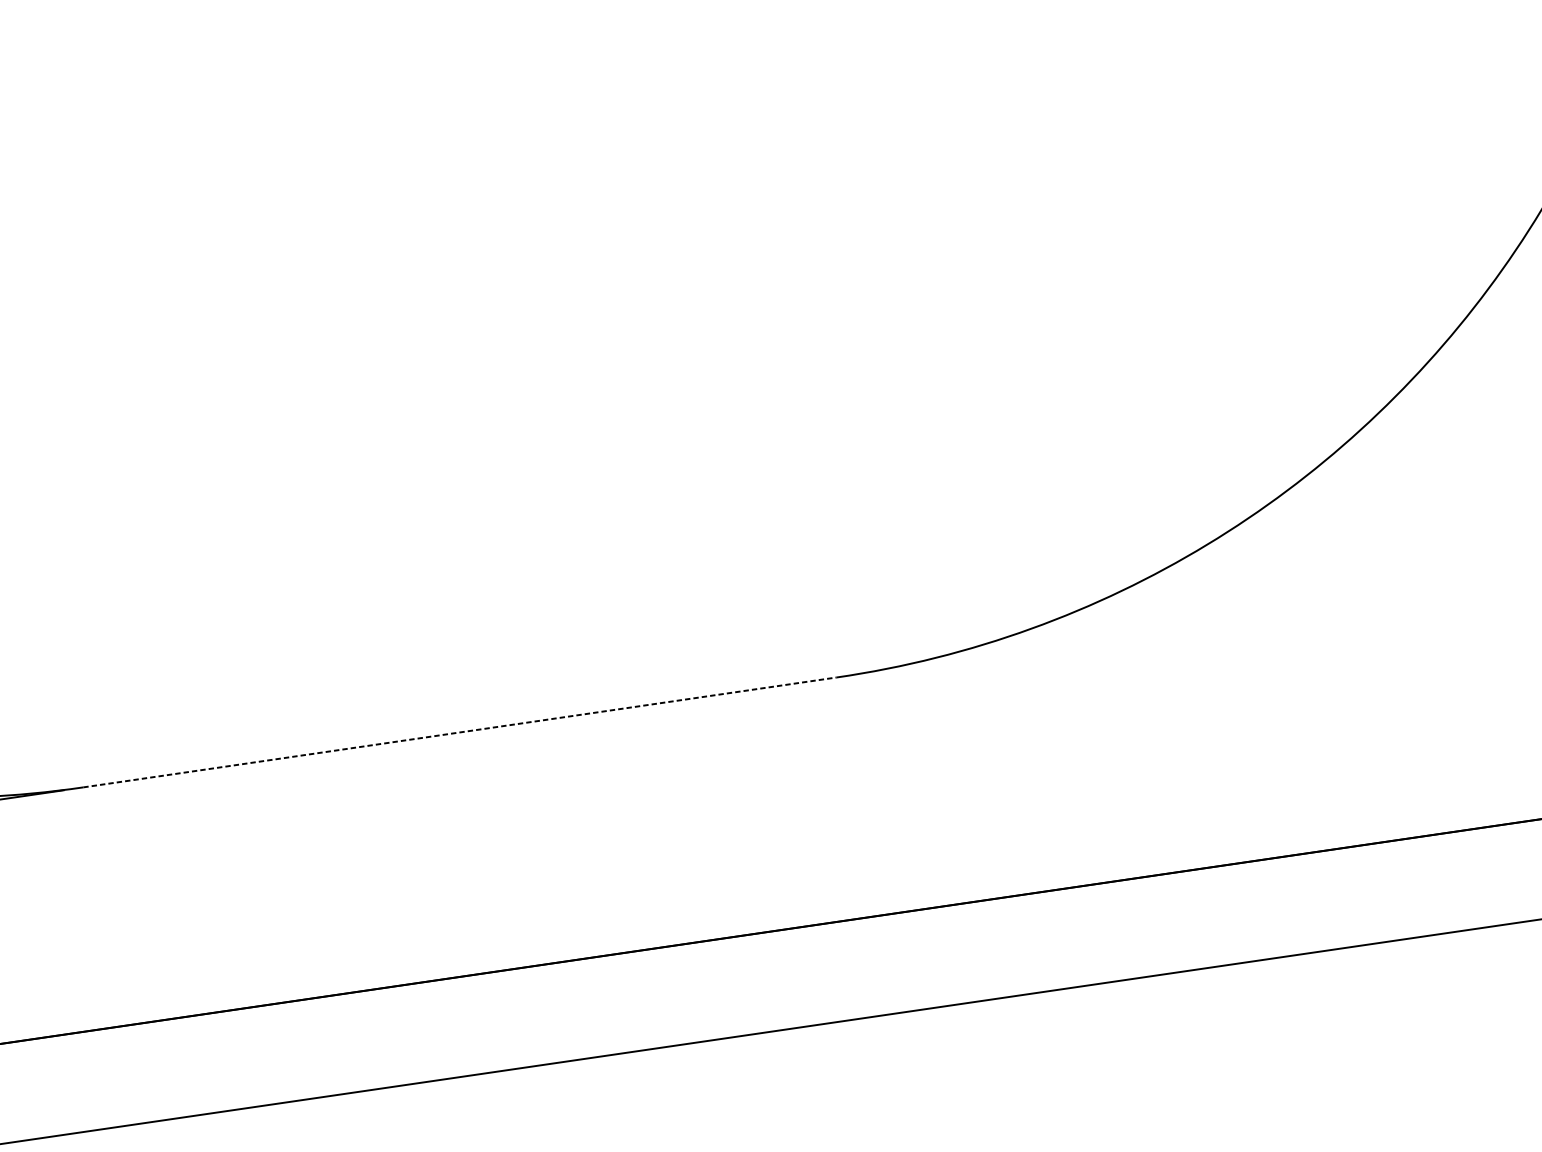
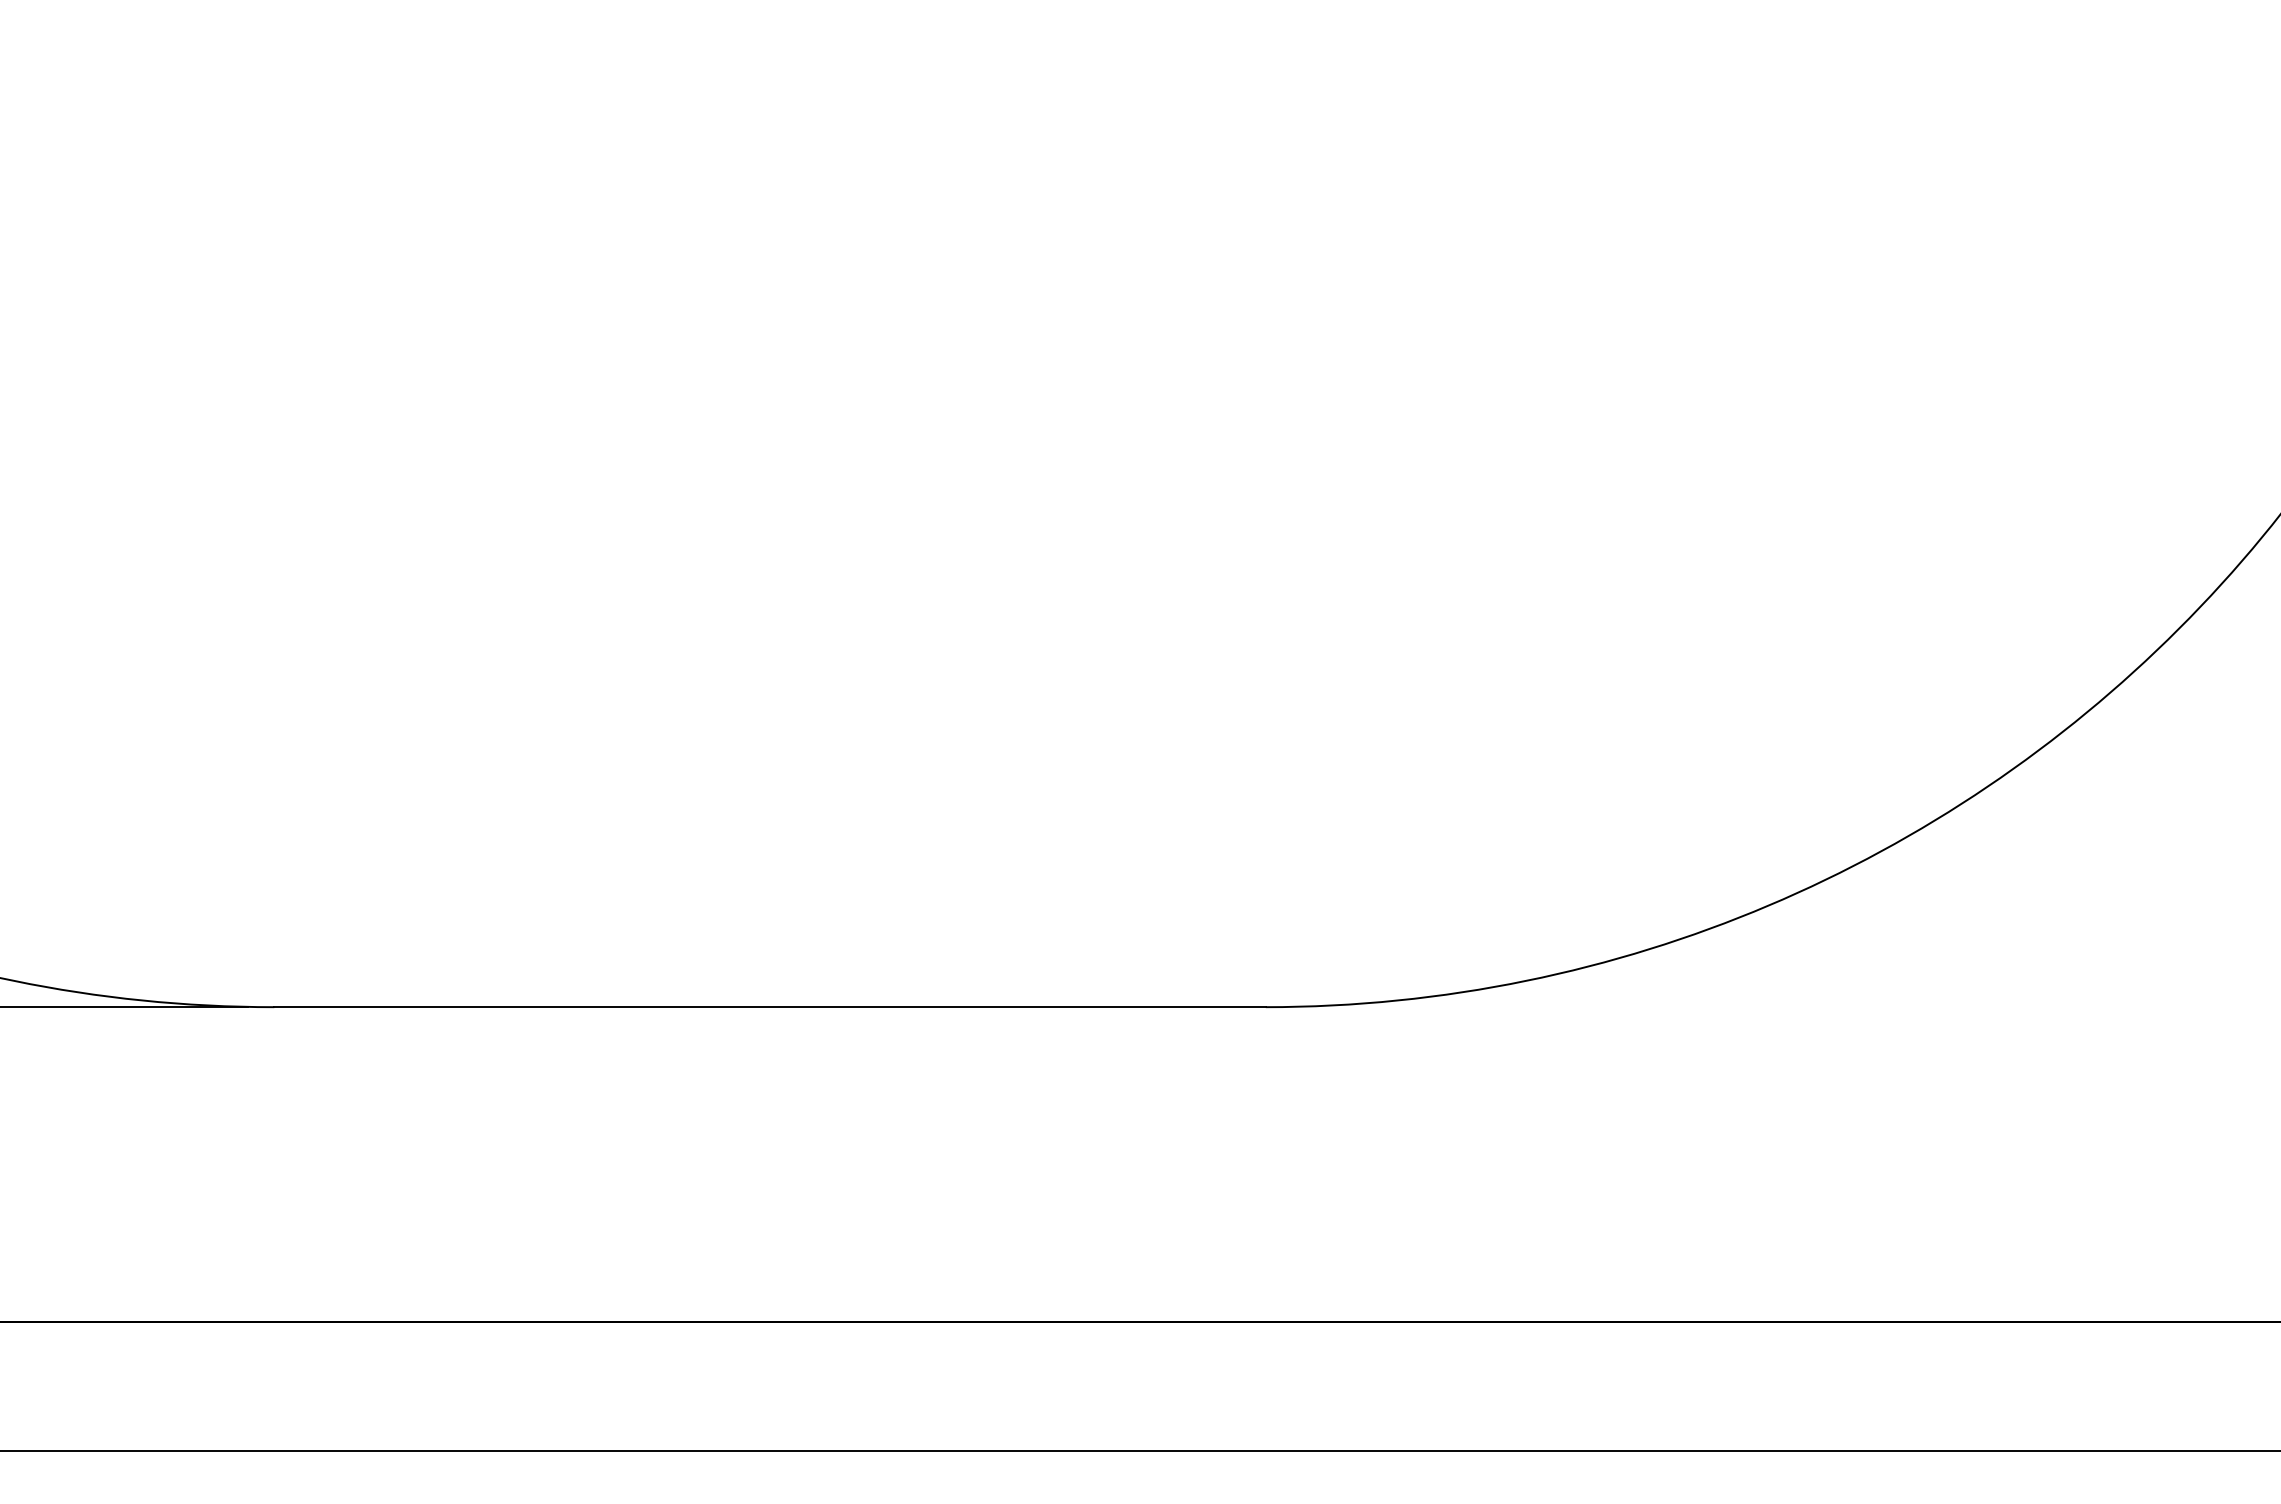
line: (460, 732) -> (770, 1007), dashed -> solid

